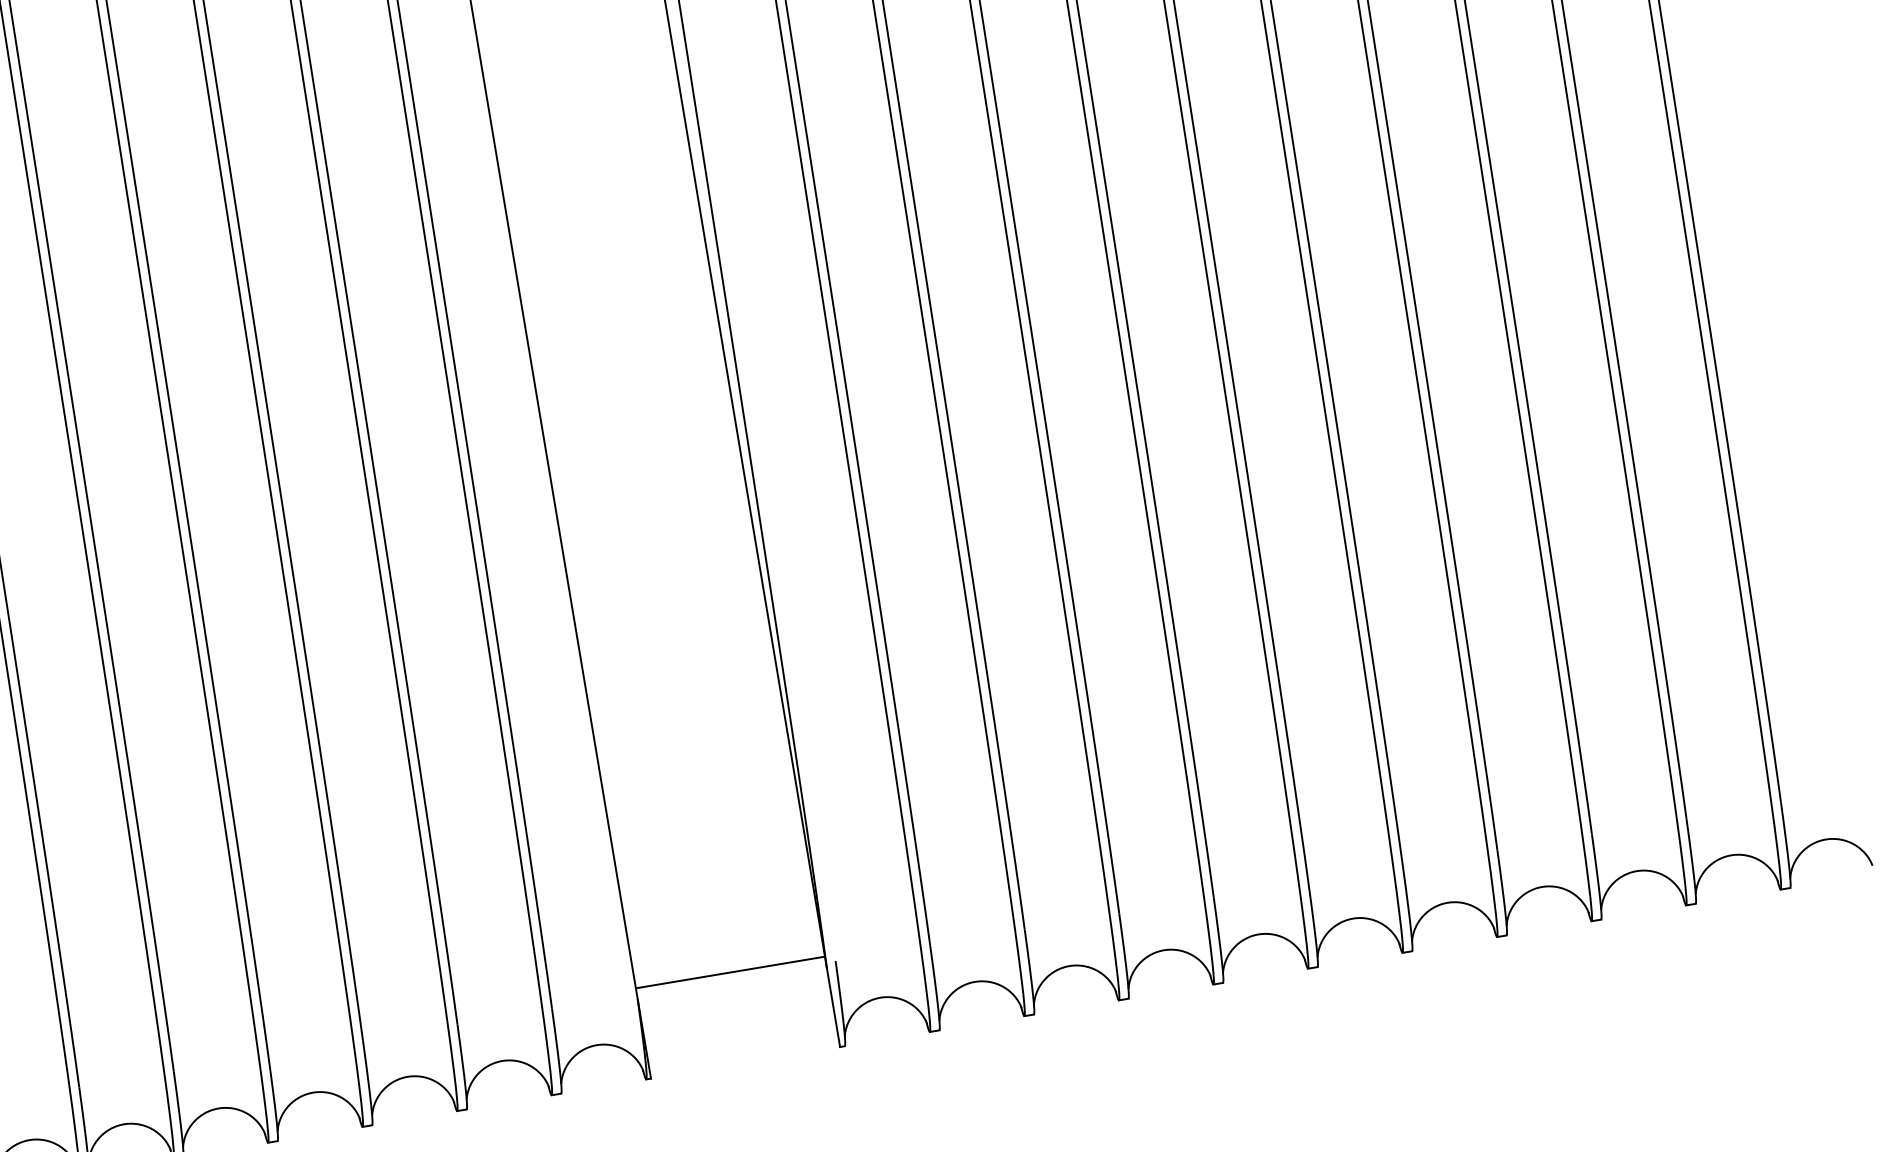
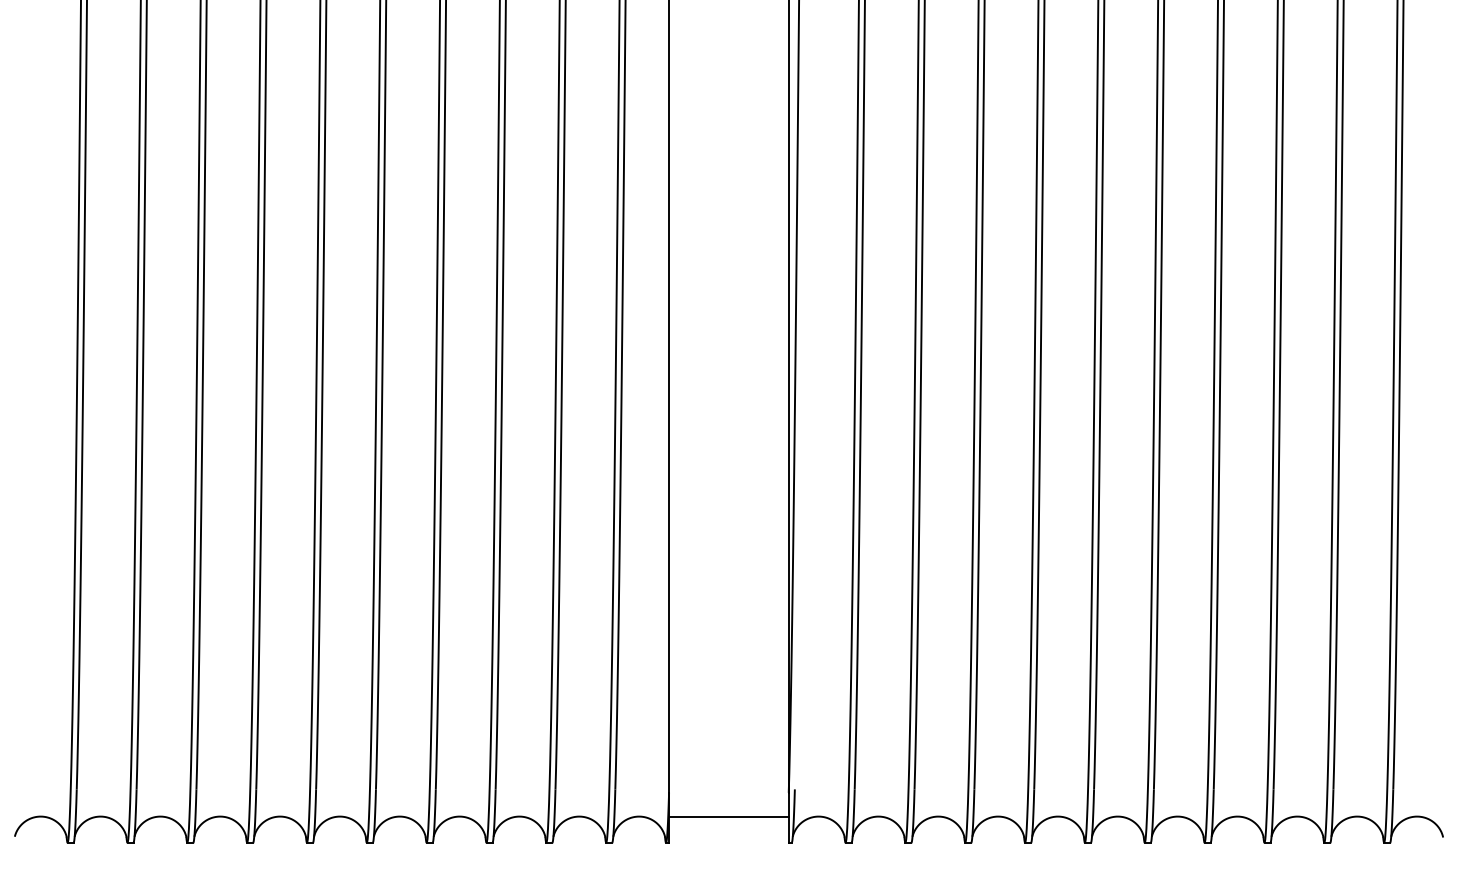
line: (729, 972) -> (728, 816), moved

